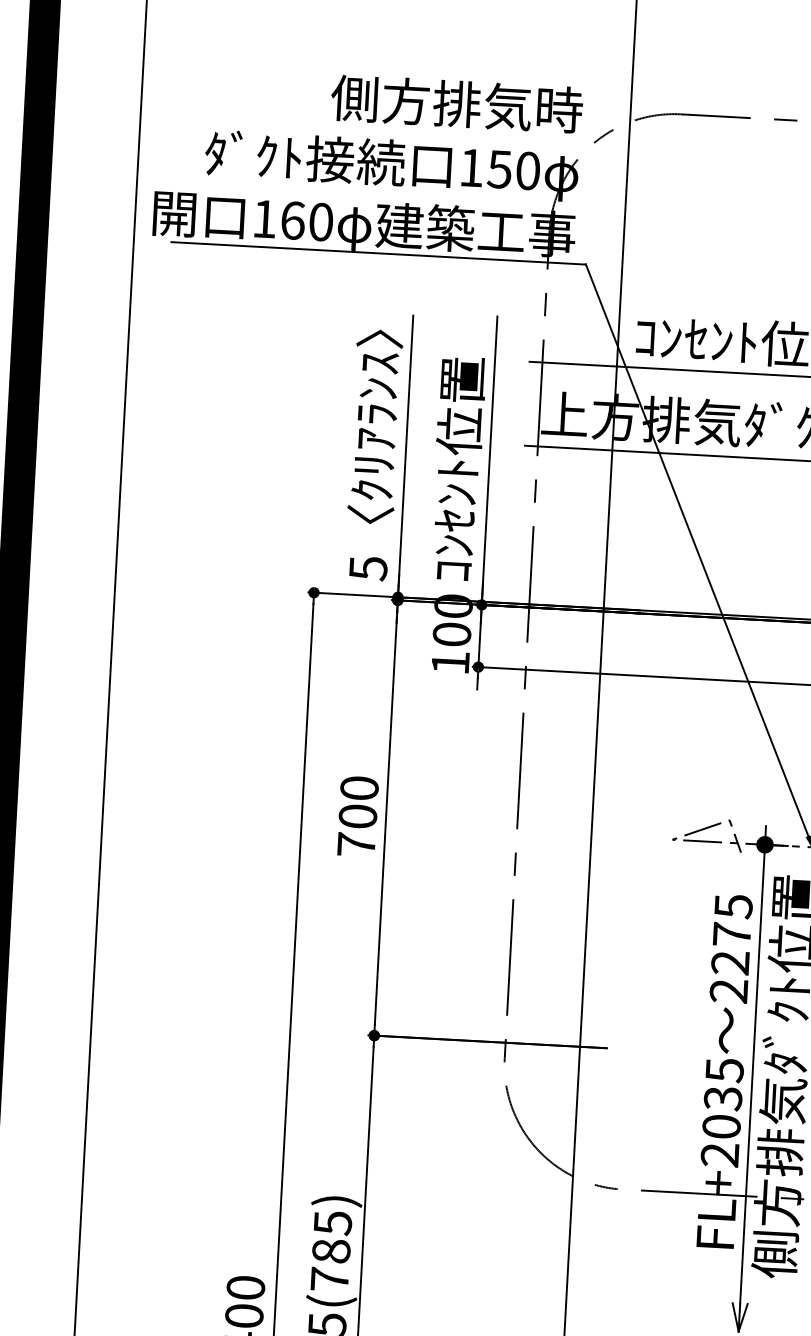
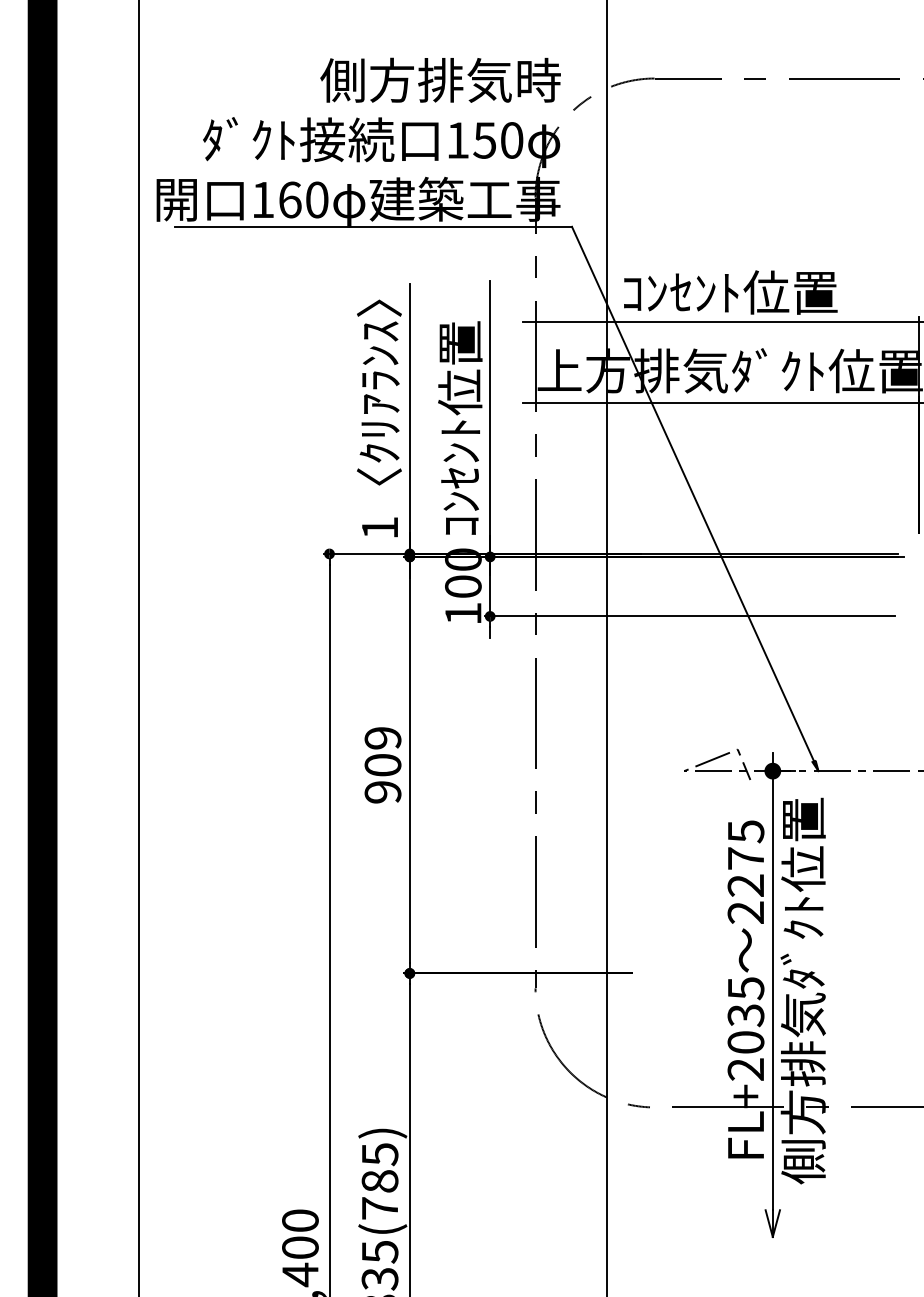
text: (368, 569) -> (380, 528), 5 -> 1
text: (357, 816) -> (382, 765), 700 -> 909

